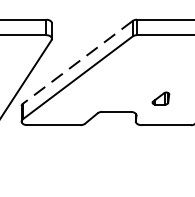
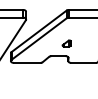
line: (78, 62) -> (39, 31), dashed -> solid
part: (160, 98) -> (66, 43), moved

